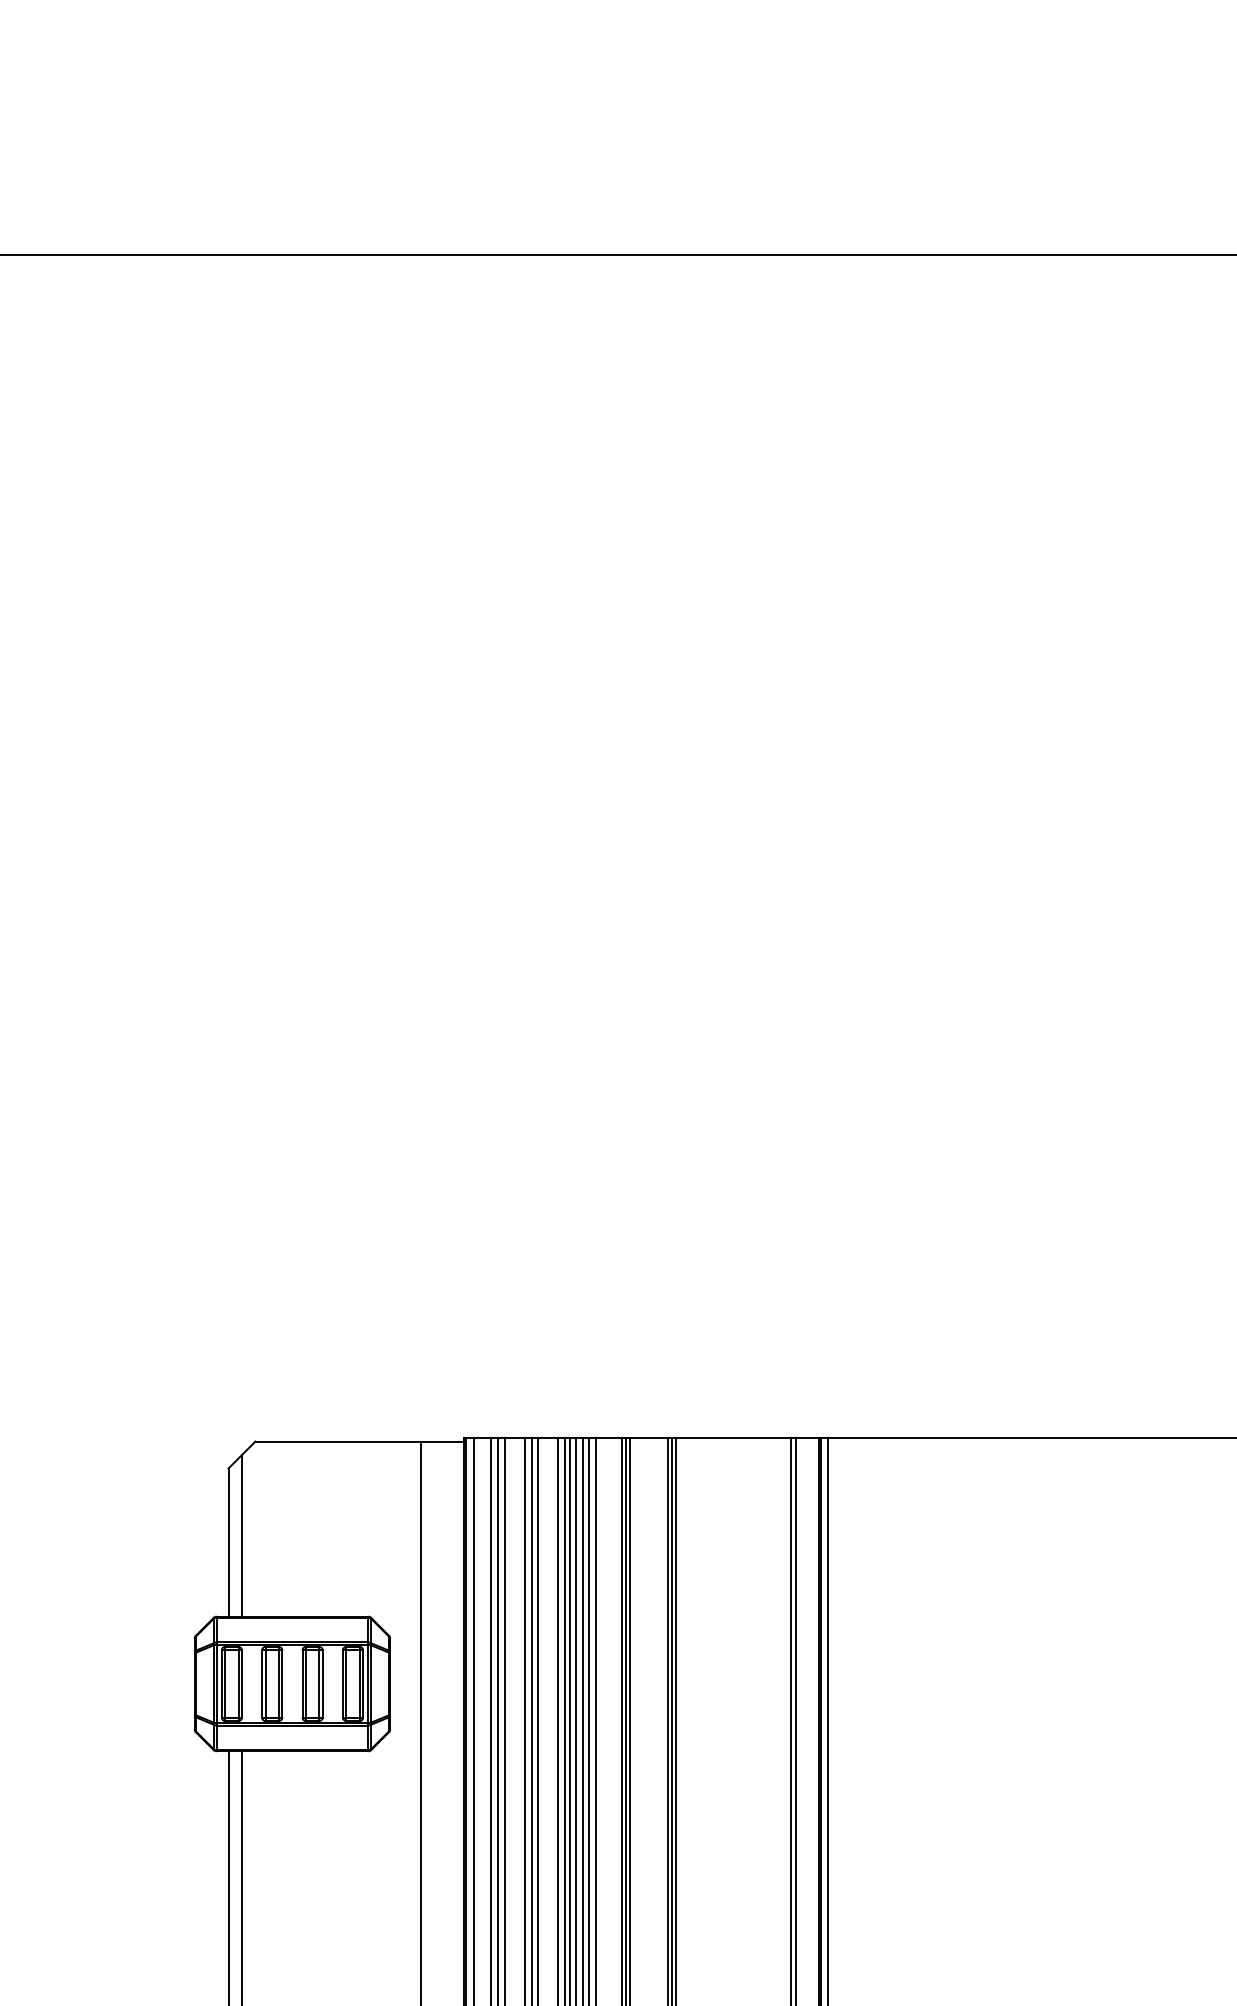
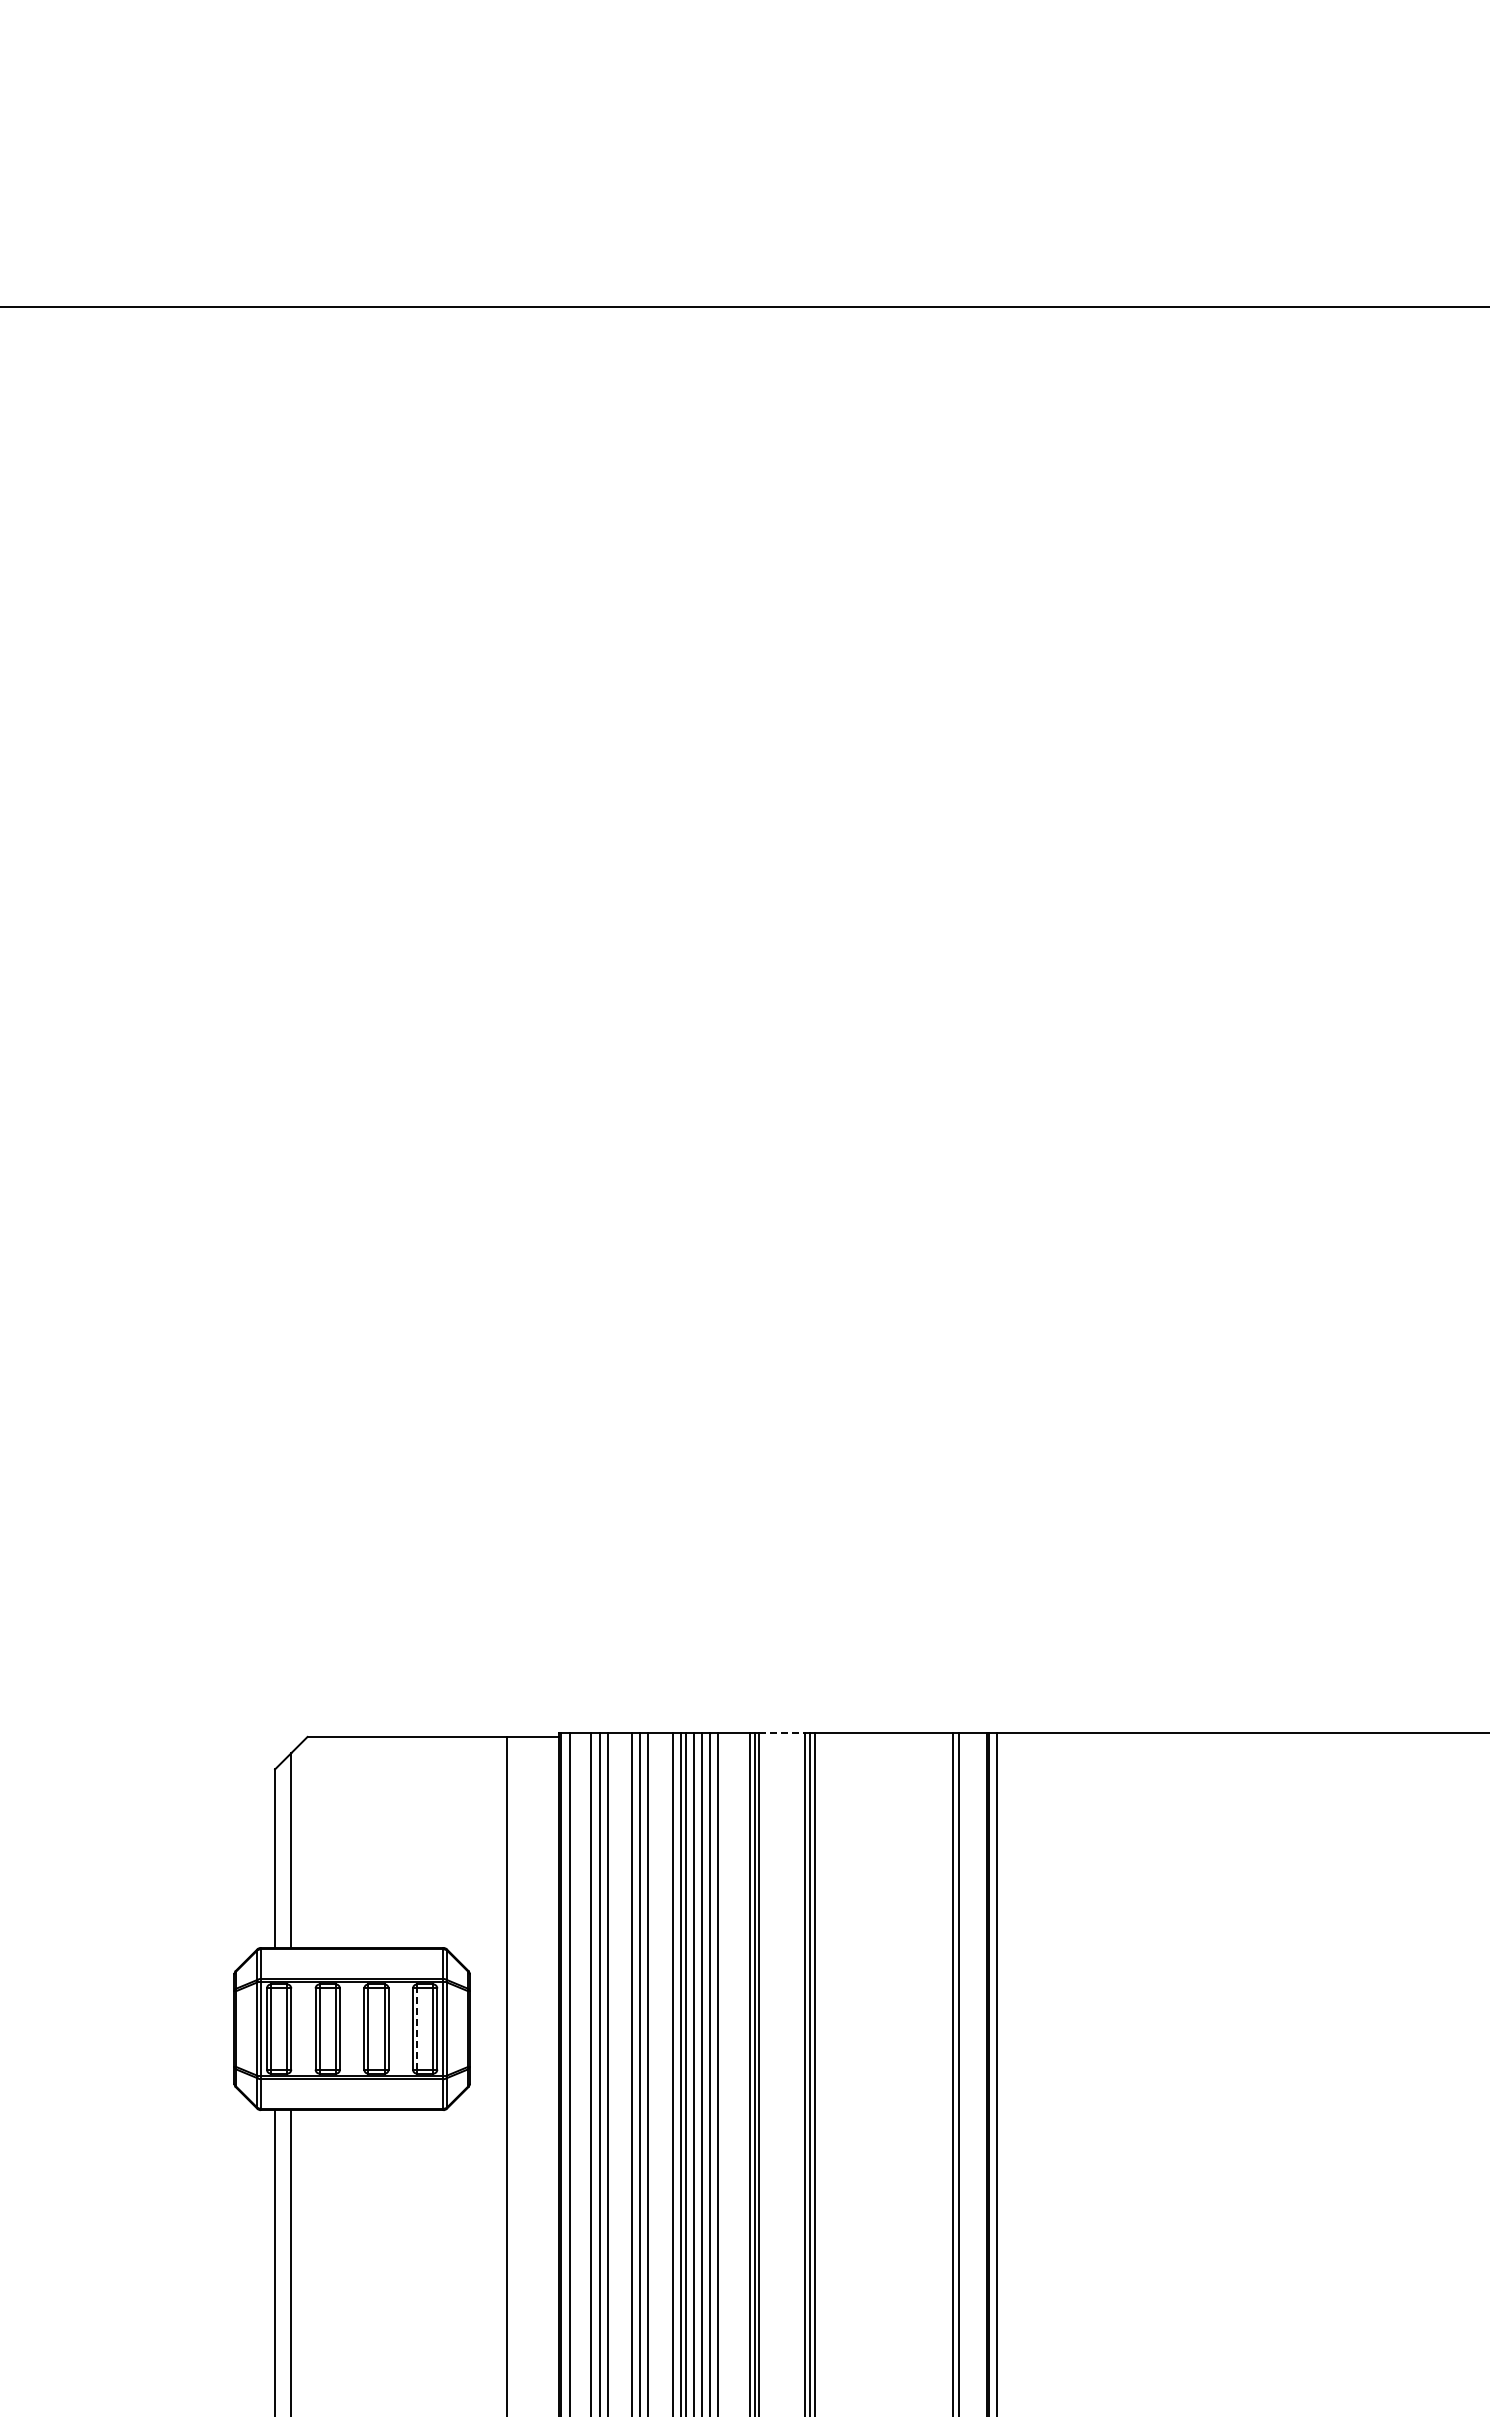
line: (649, 1437) -> (782, 1732), solid -> dashed
line: (346, 1684) -> (417, 2029), solid -> dashed

